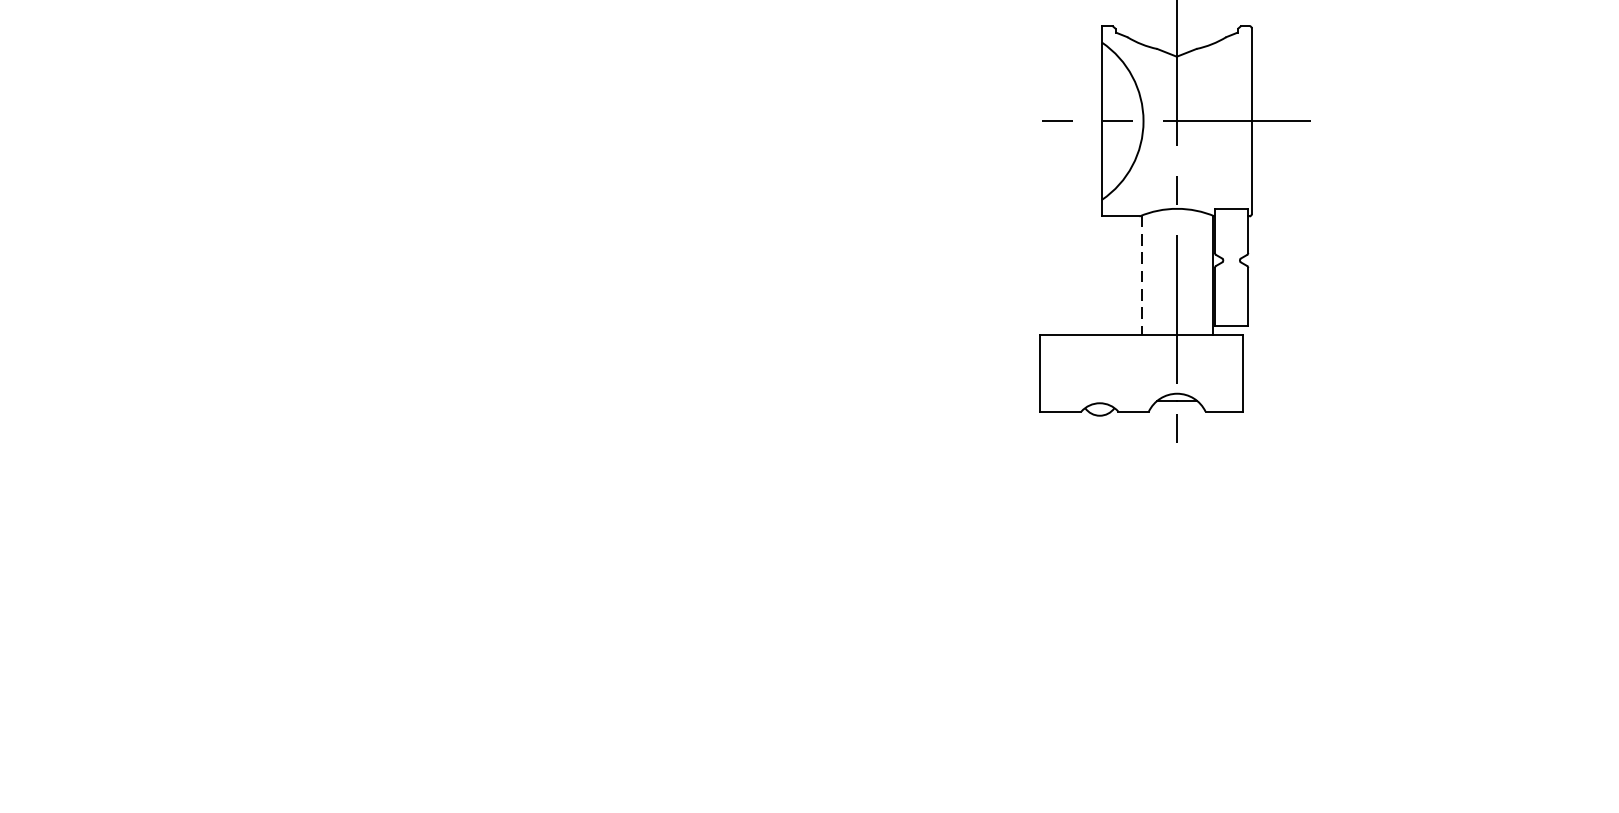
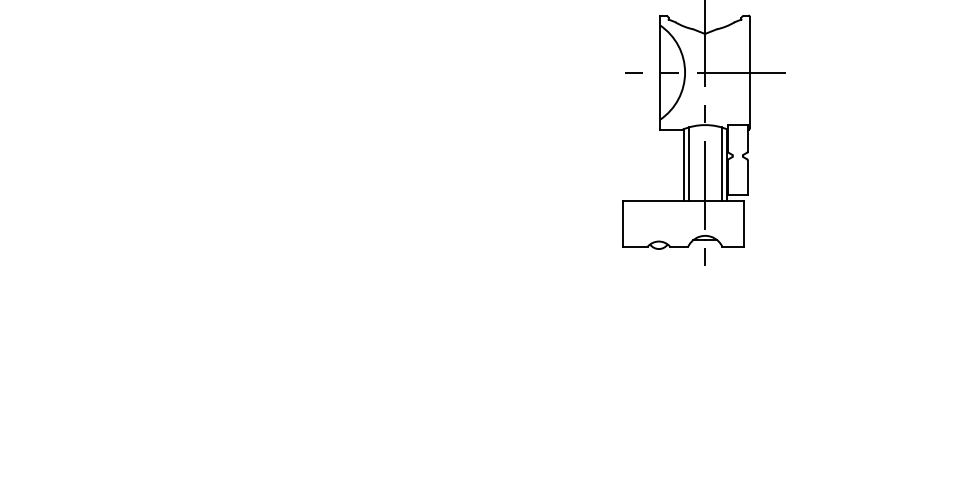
line: (1149, 272) -> (688, 163), added
line: (1204, 272) -> (721, 163), added
line: (1140, 276) -> (683, 165), dashed -> solid

